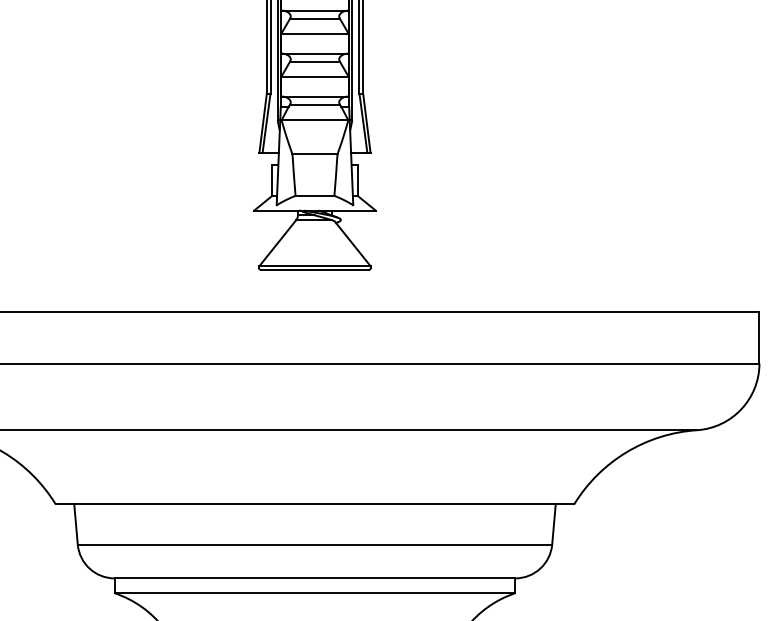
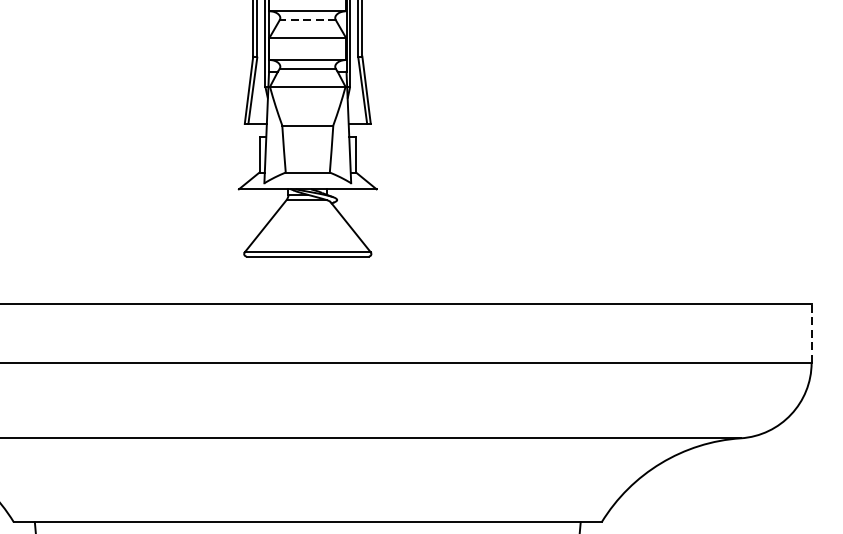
line: (314, 61) -> (307, 20), solid -> dashed
line: (759, 337) -> (811, 333), solid -> dashed

